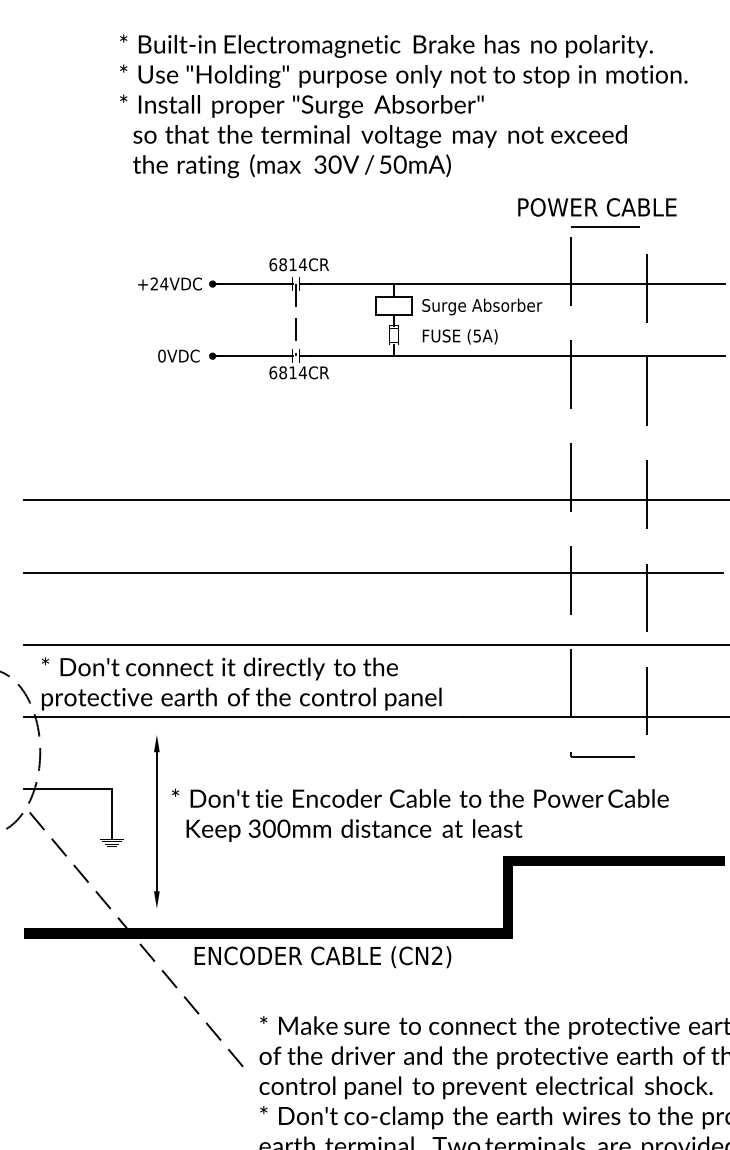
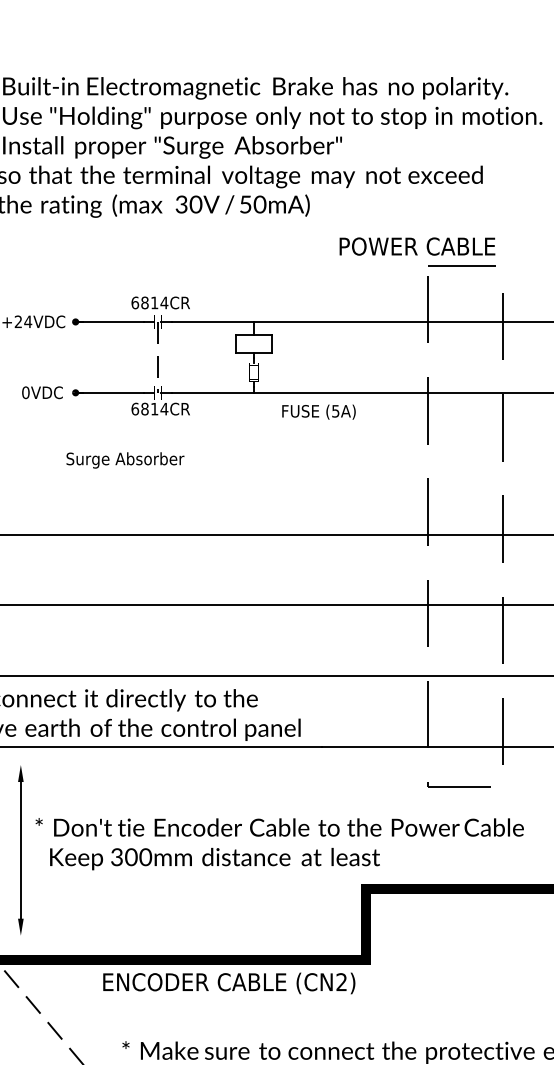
text: (597, 207) -> (417, 246), moved
text: (482, 306) -> (125, 459), moved
text: (459, 336) -> (318, 411), moved
text: (322, 957) -> (228, 983), moved

